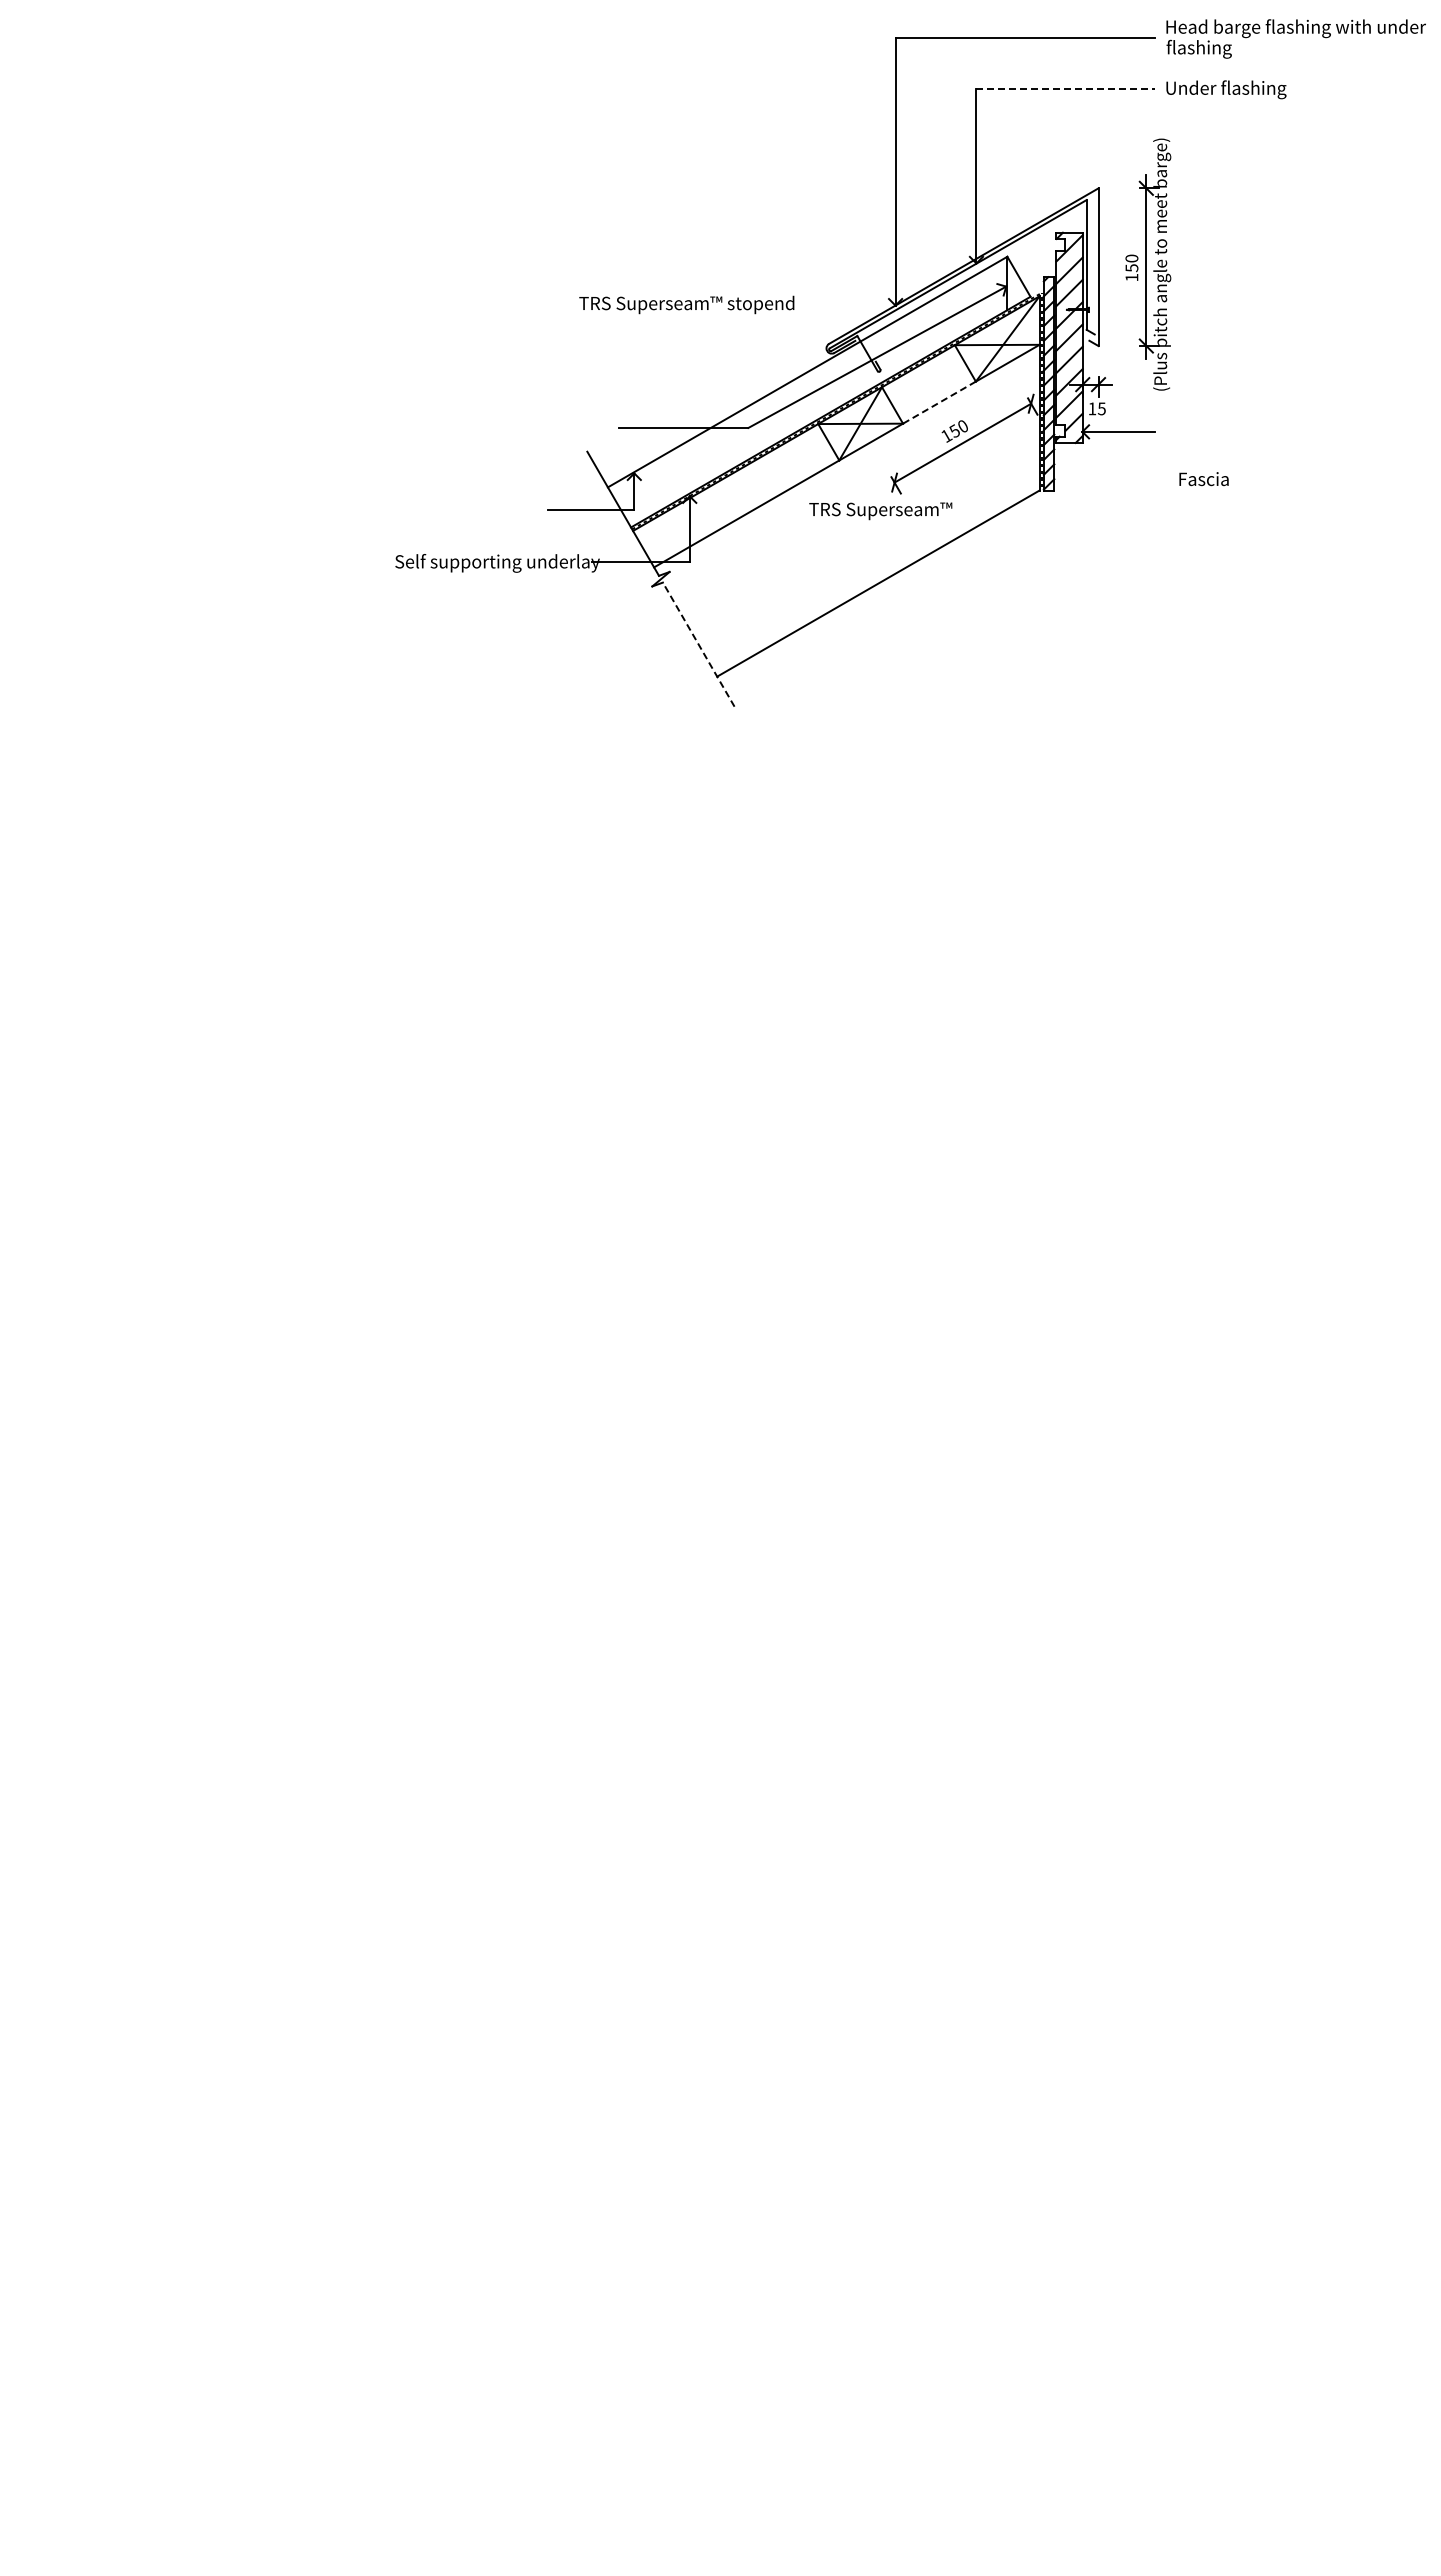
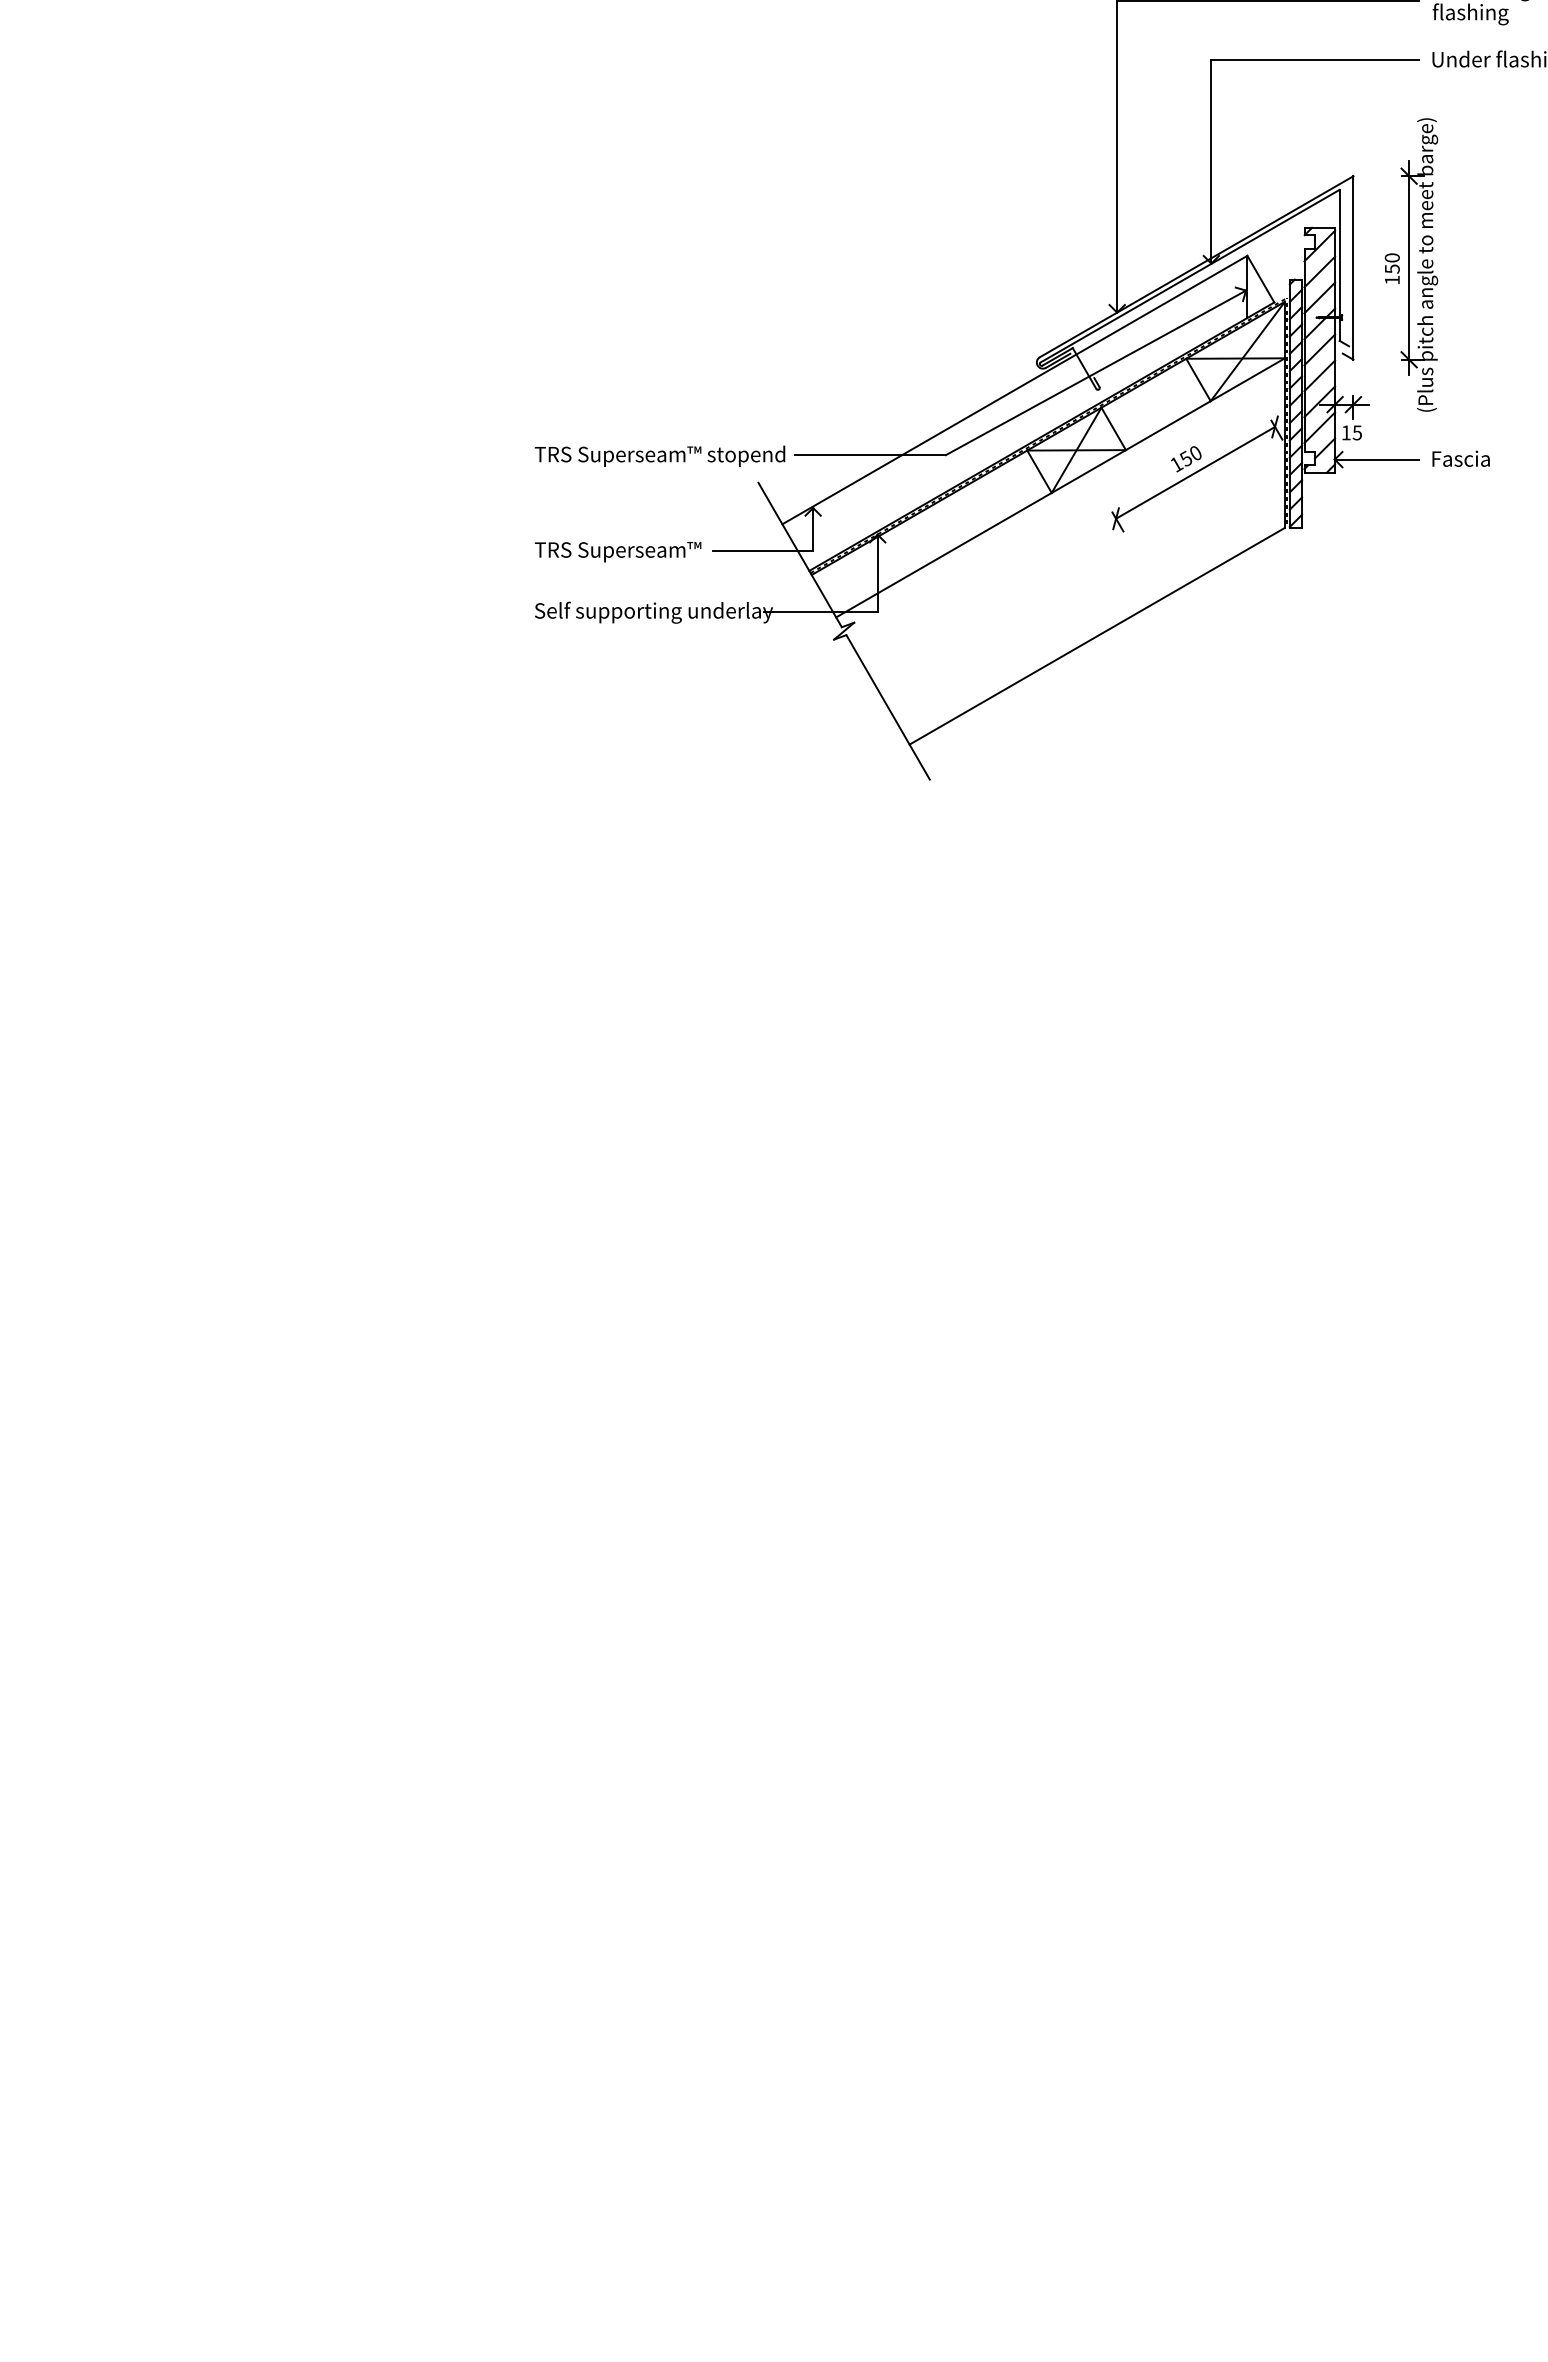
line: (1066, 88) -> (1316, 59), dashed -> solid
text: (686, 304) -> (659, 455), moved
line: (939, 402) -> (1168, 425), dashed -> solid
text: (1203, 479) -> (1460, 459), moved
text: (880, 511) -> (617, 552), moved
line: (698, 644) -> (887, 707), dashed -> solid

